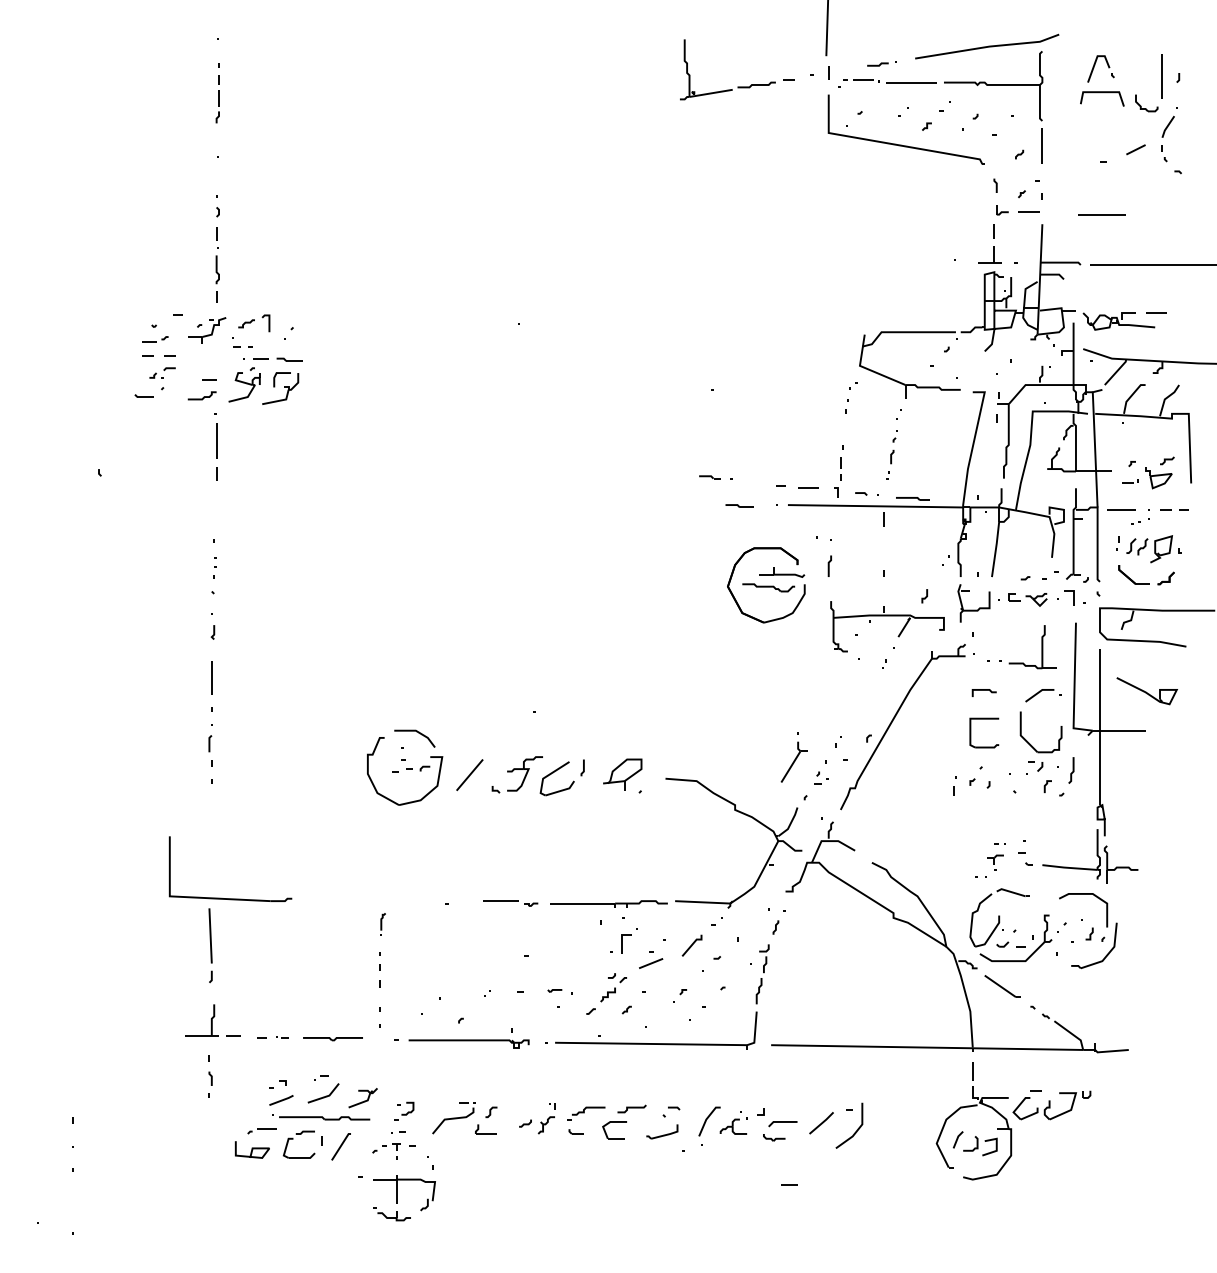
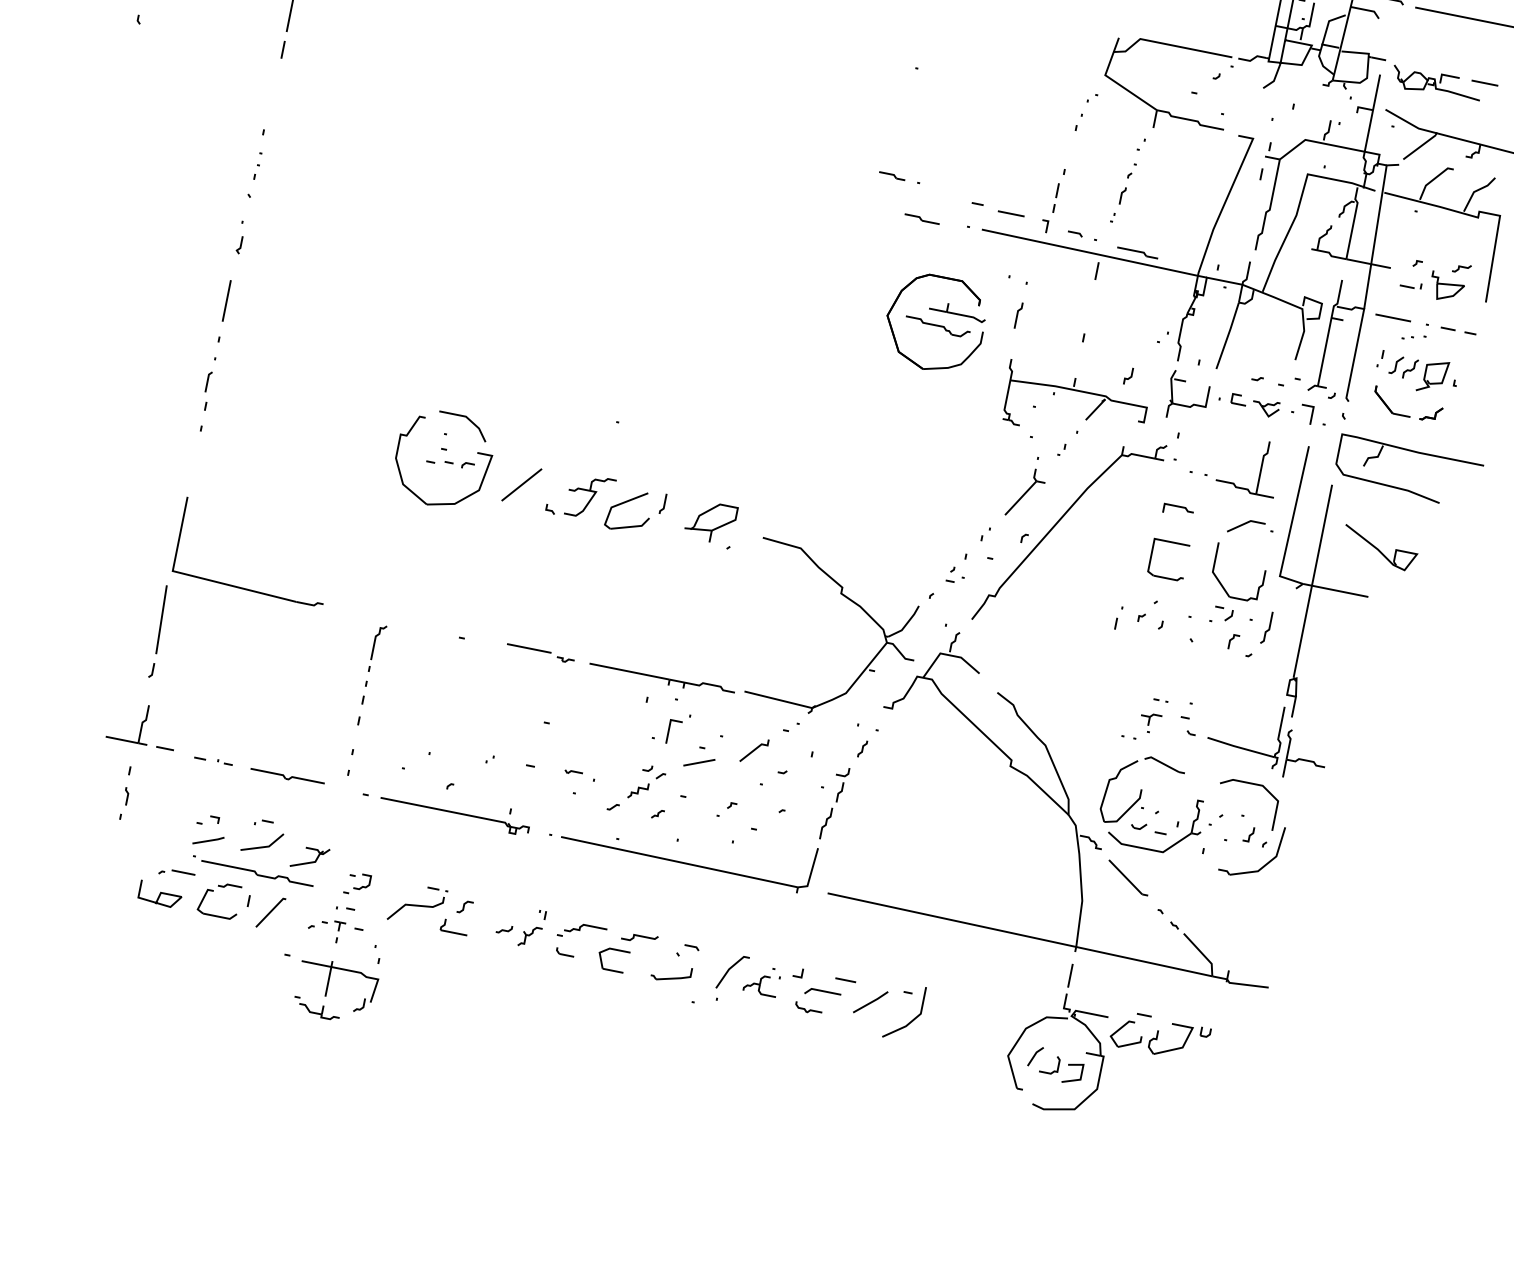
part: (793, 757) -> (1026, 487), moved
part: (230, 898) -> (247, 588), moved
part: (383, 924) -> (378, 648), size x1.67
line: (789, 1184) -> (845, 979), moved

